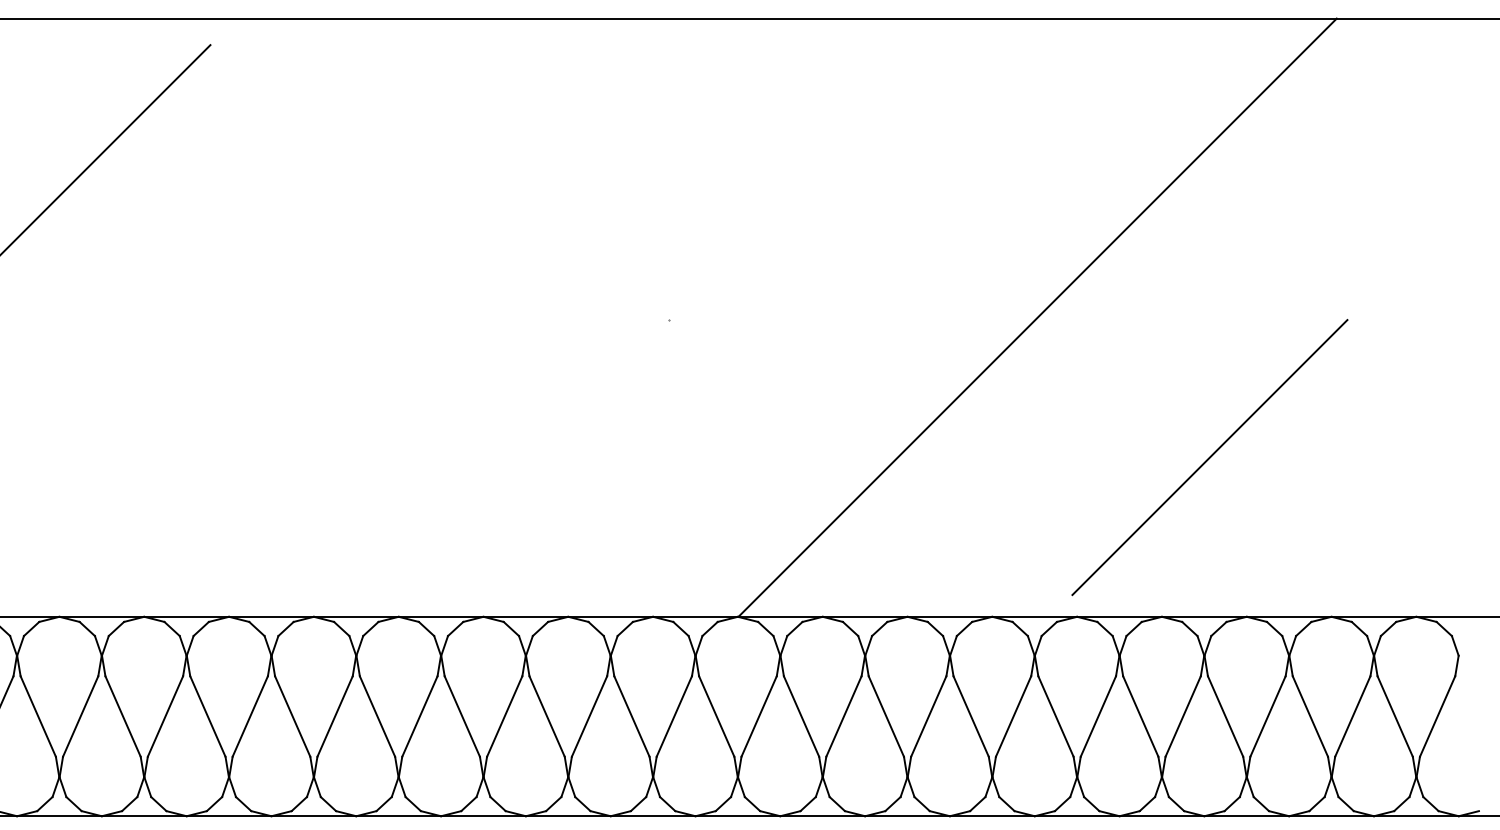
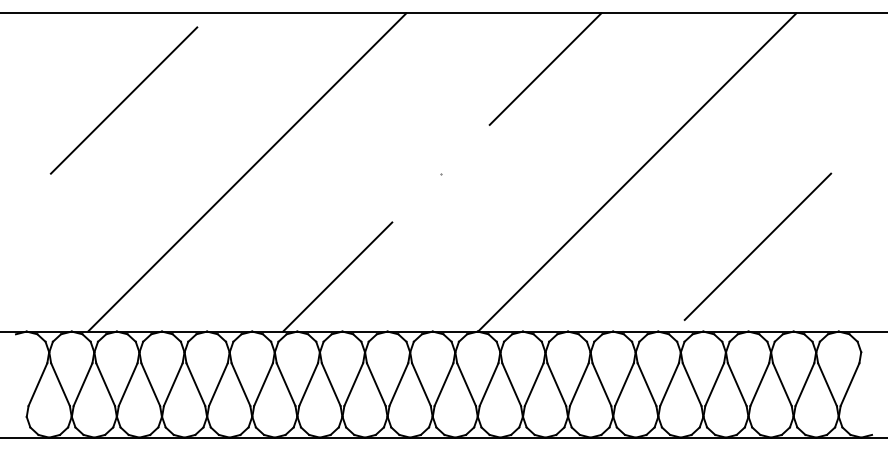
line: (865, 122) -> (545, 68), added
line: (304, 317) -> (247, 172), added
line: (1209, 456) -> (757, 246), moved
line: (474, 513) -> (337, 276), added

